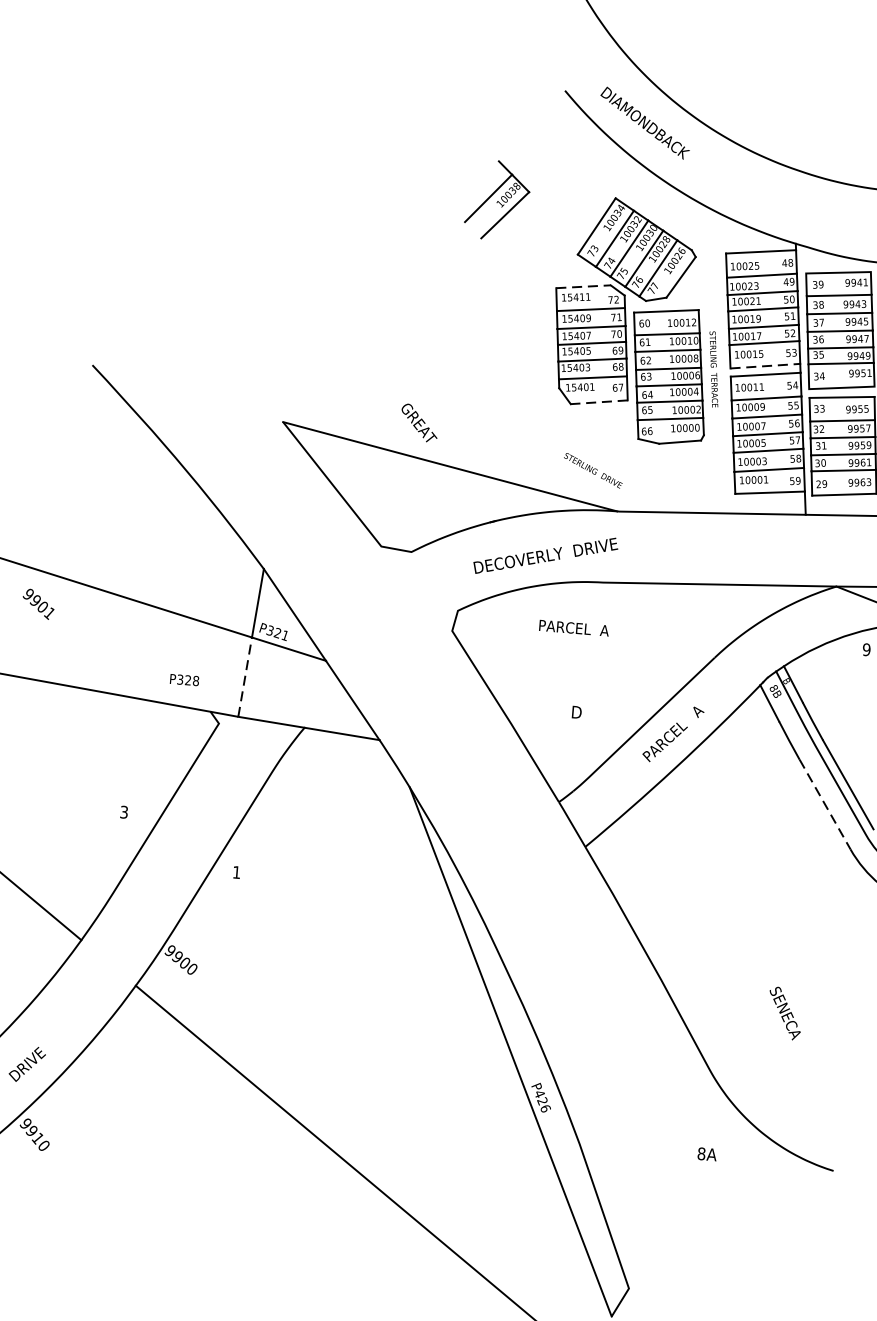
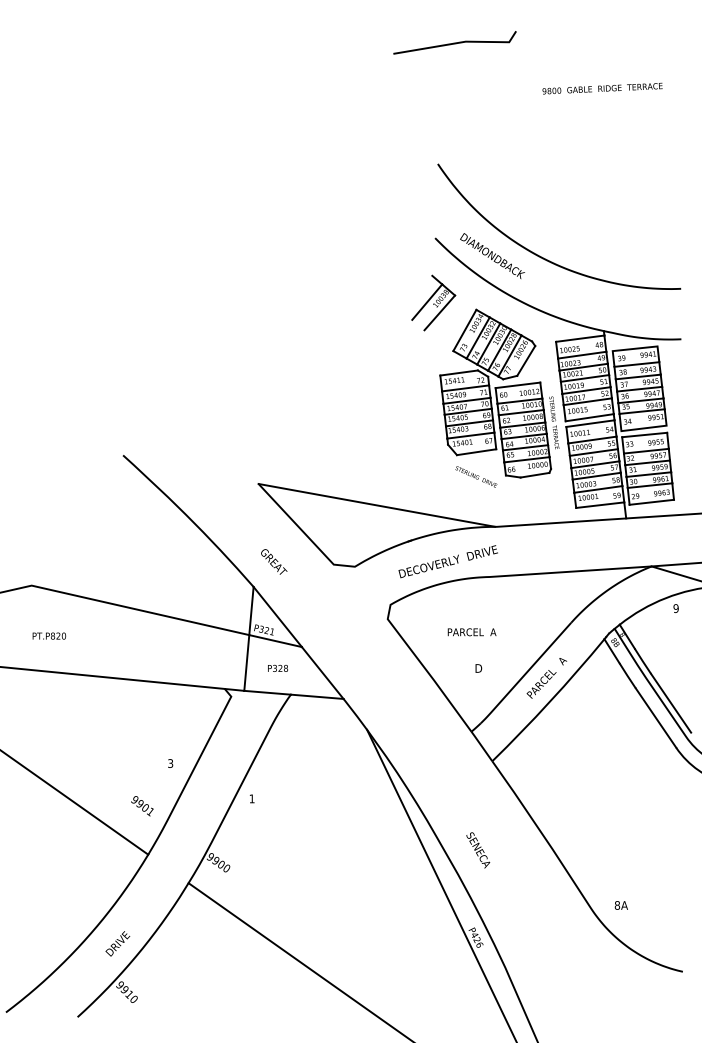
part: (497, 199) -> (433, 302), moved
line: (583, 287) -> (459, 373), dashed -> solid
line: (766, 365) -> (590, 417), dashed -> solid
line: (599, 402) -> (476, 452), dashed -> solid
text: (419, 422) -> (274, 561), moved
text: (593, 470) -> (476, 476), moved
text: (38, 604) -> (142, 806), moved
text: (573, 628) -> (471, 632), moved
line: (244, 676) -> (246, 662), dashed -> solid
text: (184, 678) -> (277, 667), moved
line: (825, 804) -> (656, 718), dashed -> solid
text: (785, 1013) -> (478, 850), moved
text: (706, 1154) -> (620, 905), moved

